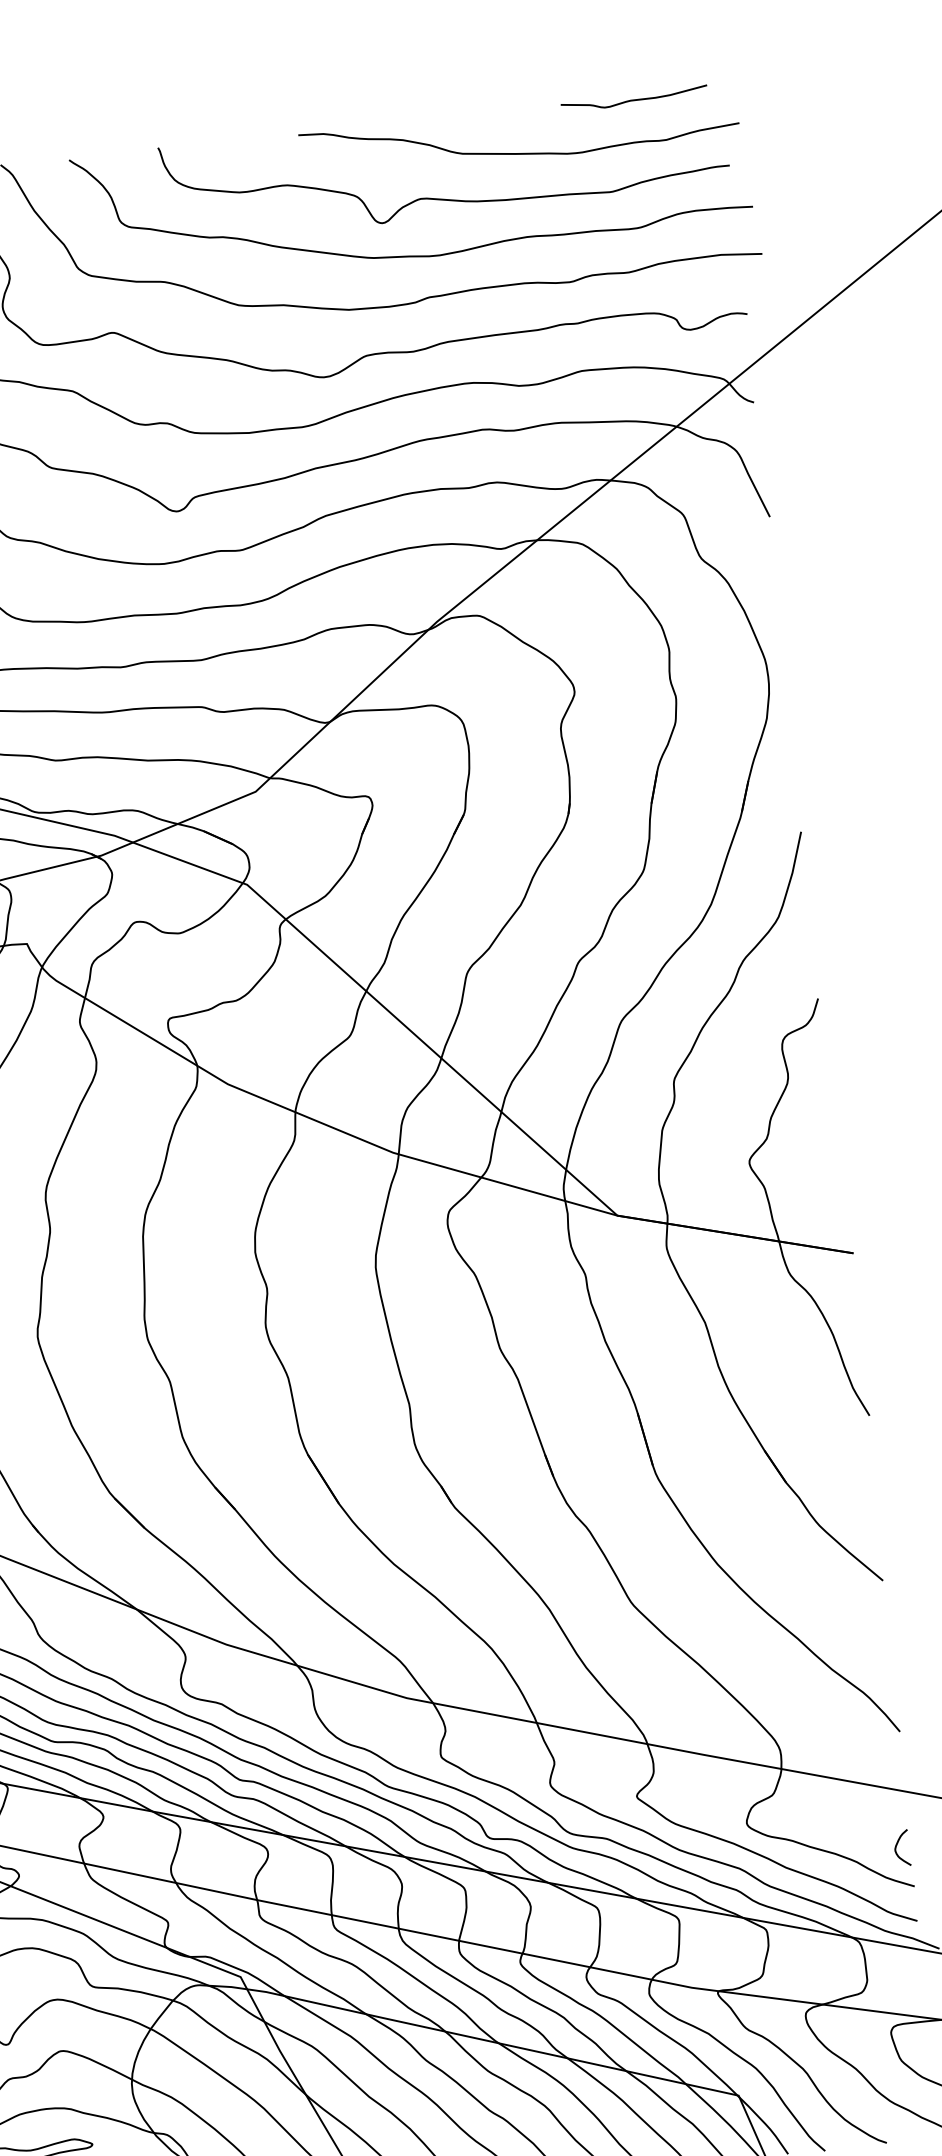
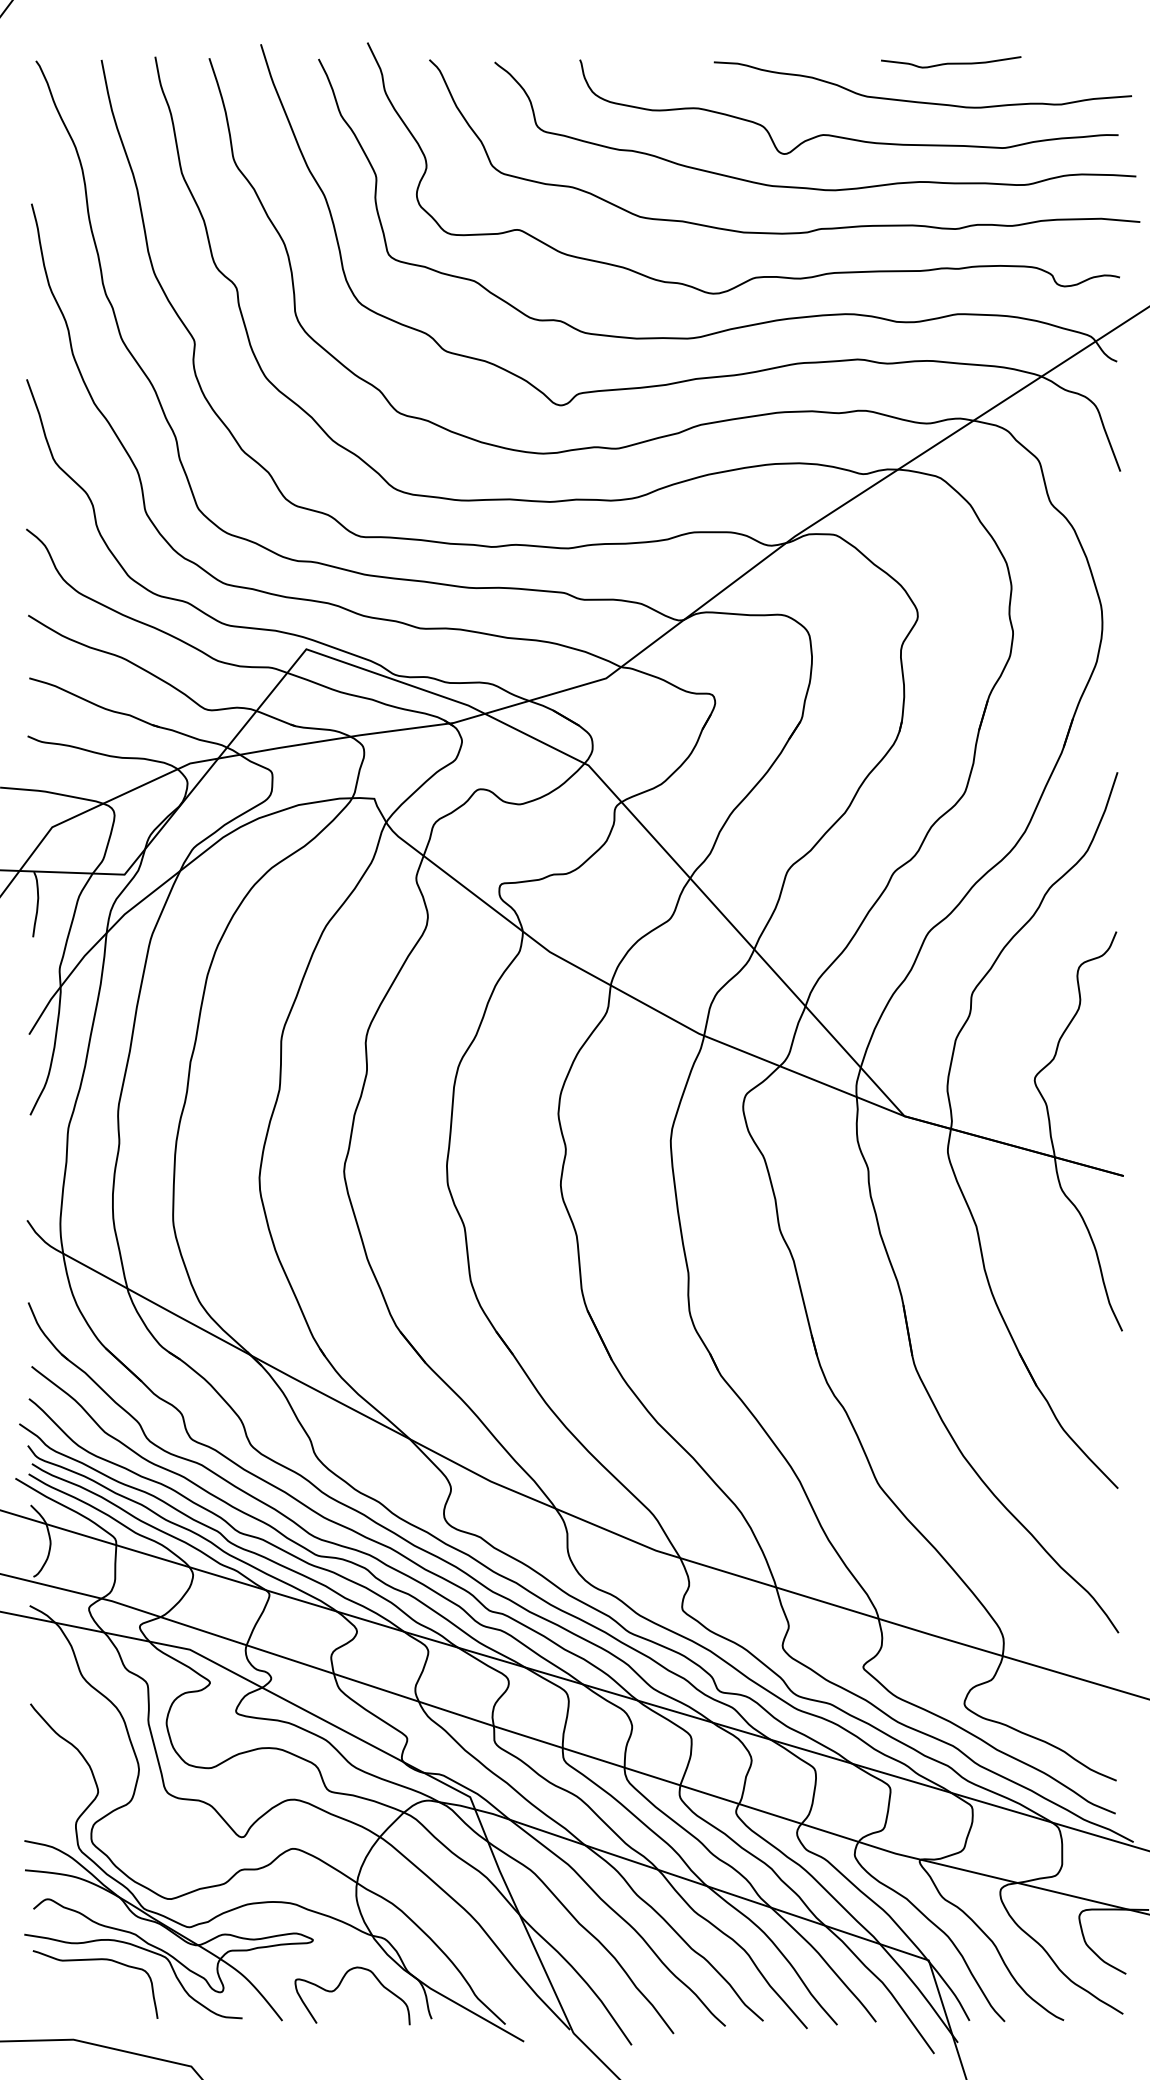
curve: (634, 98) -> (951, 62), moved
curve: (897, 1845) -> (1104, 1740), removed

